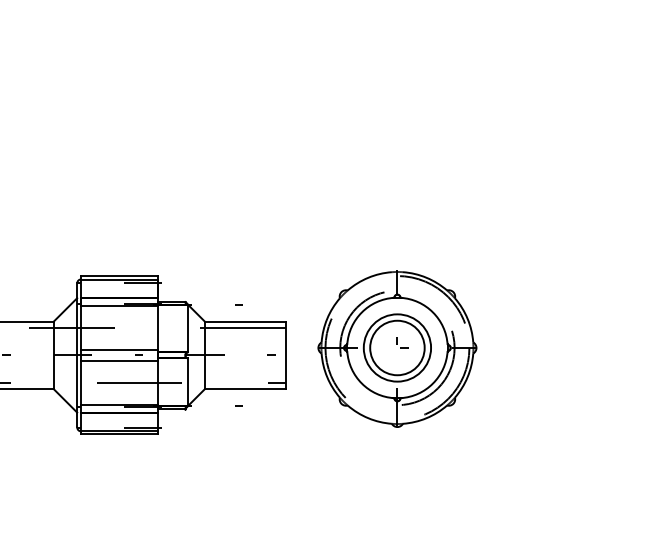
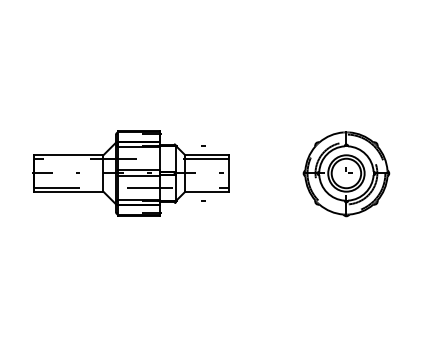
part: (397, 349) -> (346, 174), moved

